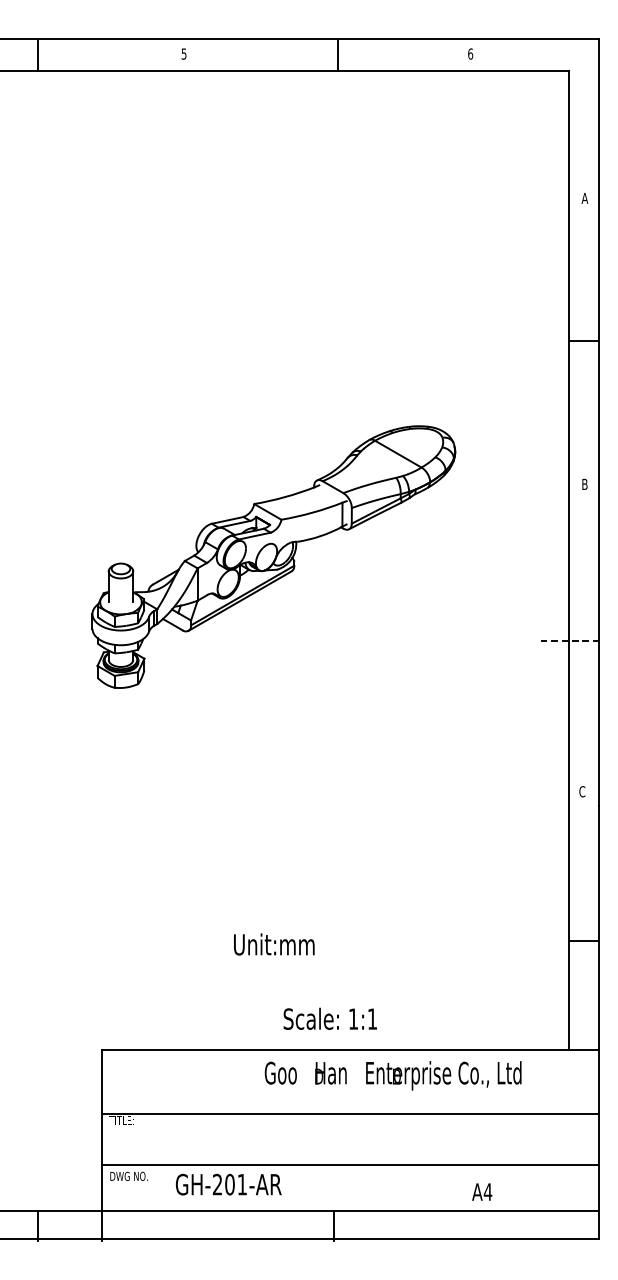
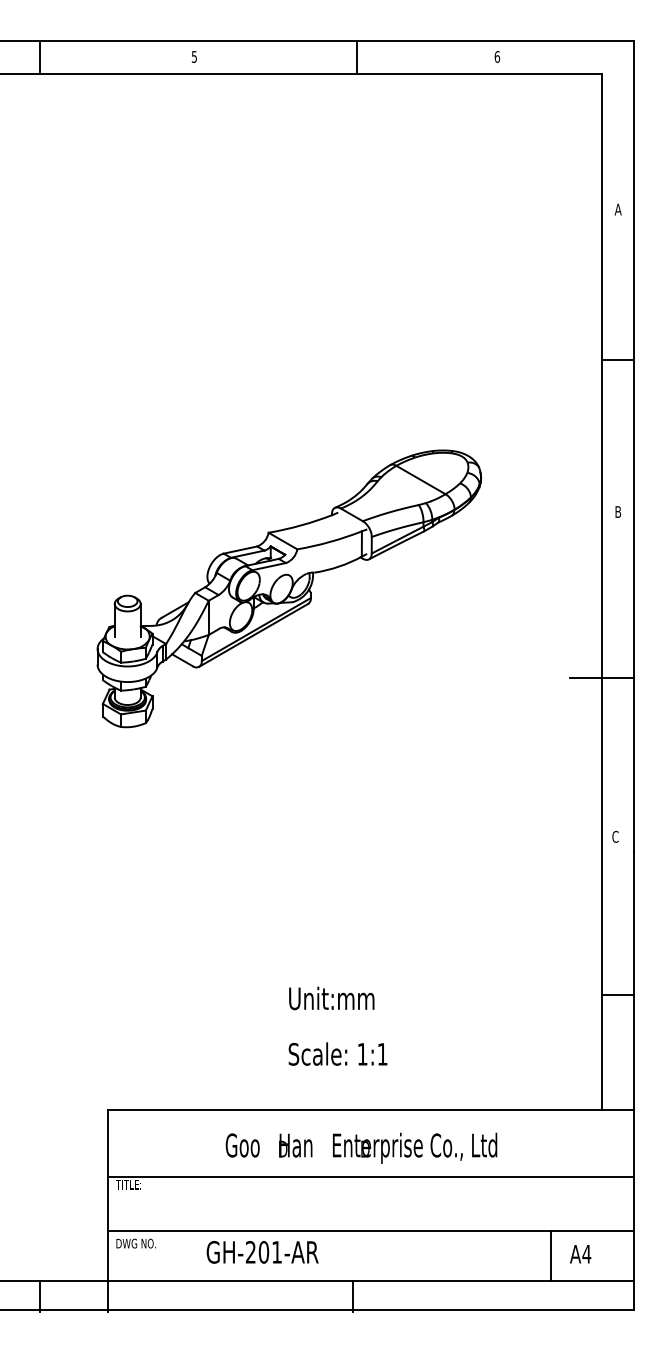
line: (569, 640) -> (601, 677), dashed -> solid
text: (274, 944) -> (331, 998), moved
text: (329, 1018) -> (337, 1053), moved
text: (393, 1075) -> (361, 1147), moved
text: (228, 1184) -> (262, 1252), moved
line: (520, 1187) -> (550, 1255), added
text: (482, 1192) -> (580, 1254), moved

